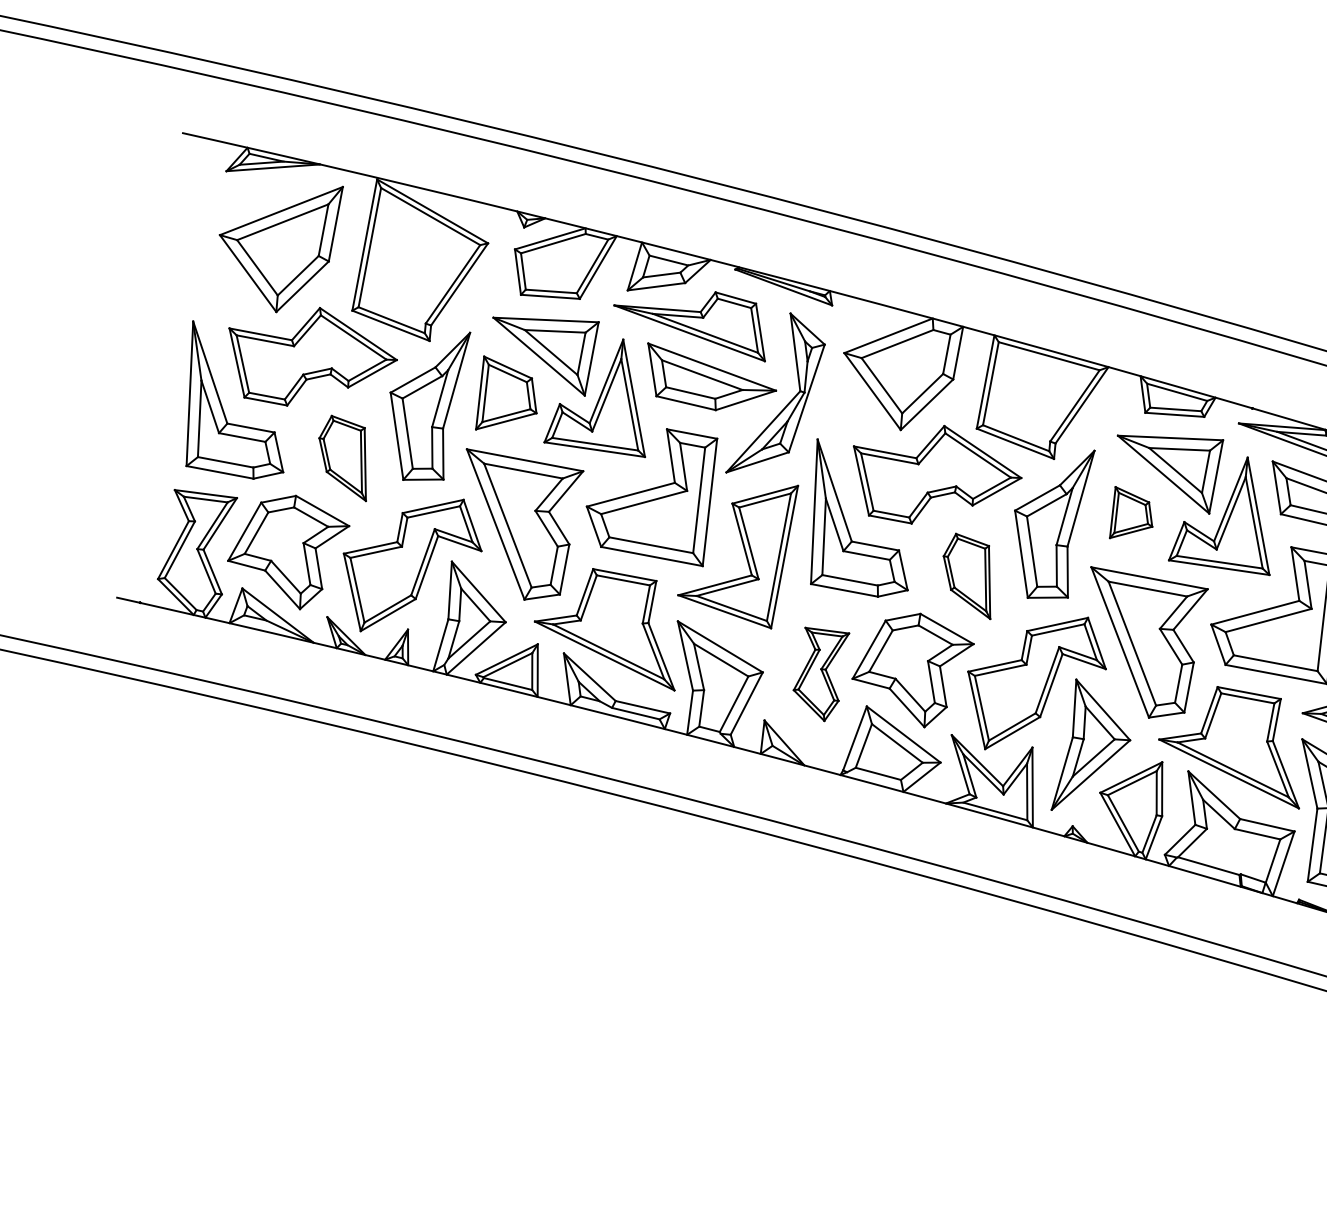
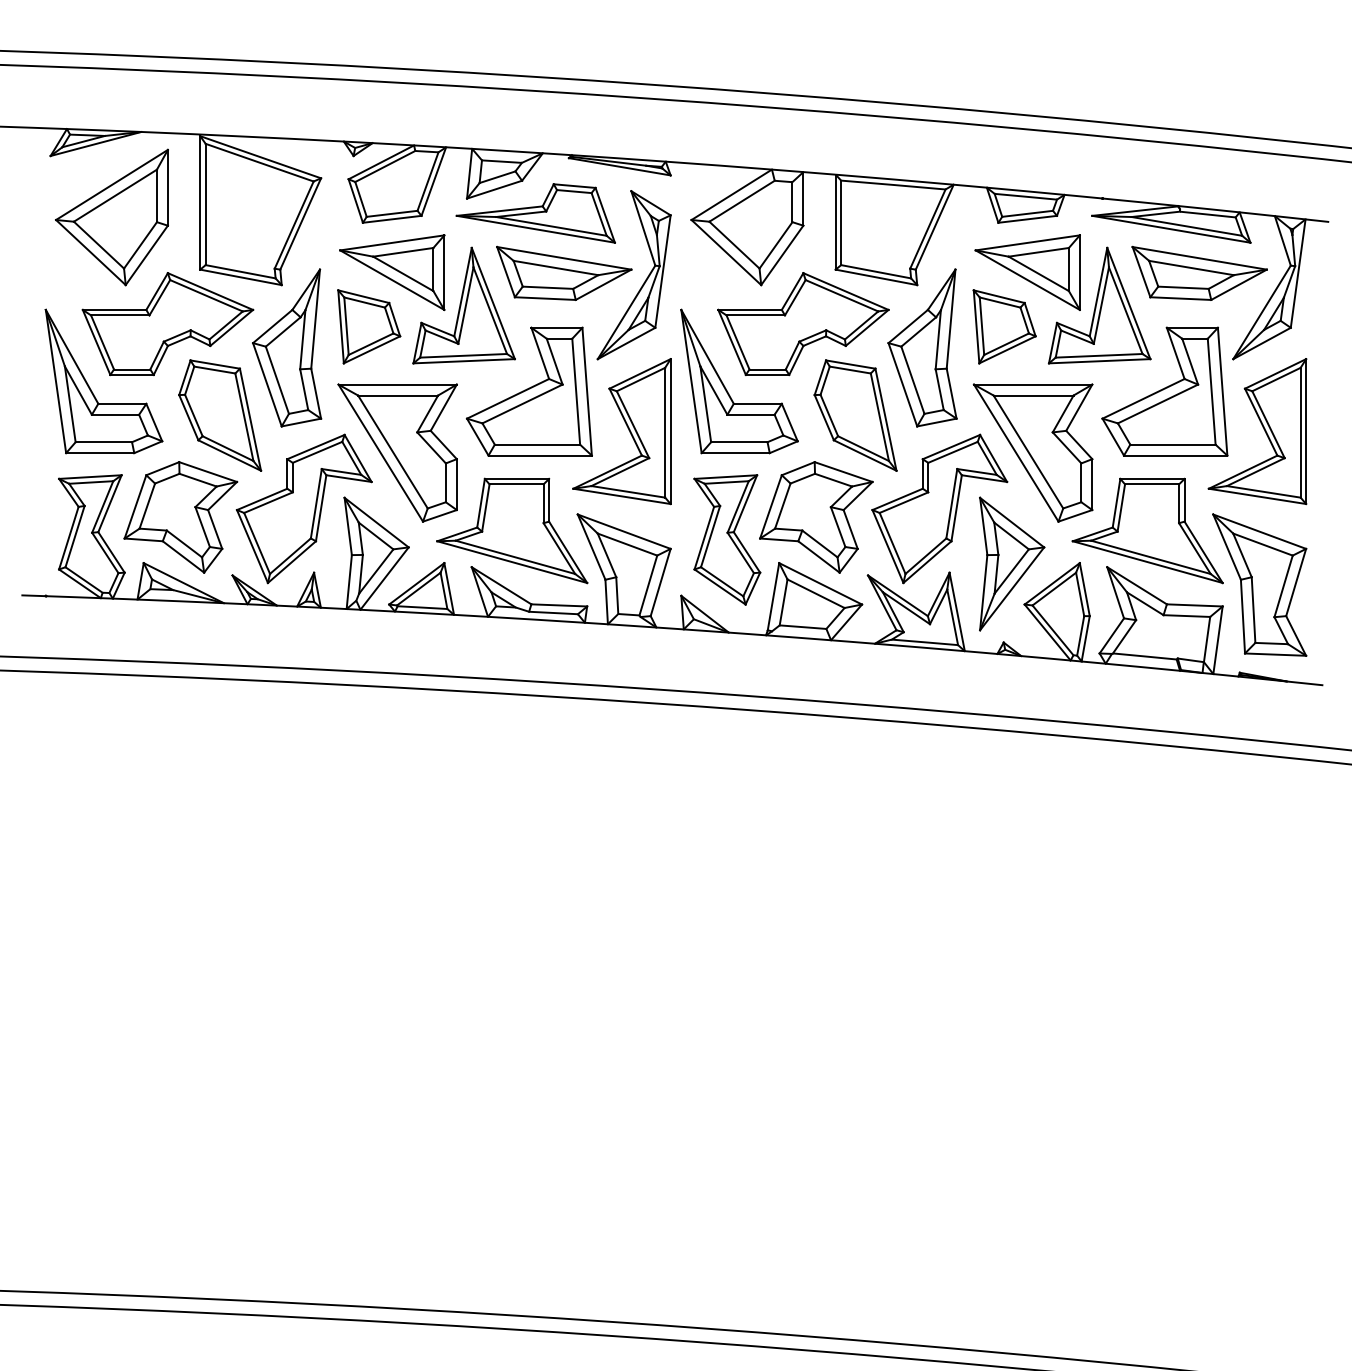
part: (345, 457) -> (220, 415), size x1.43
part: (1132, 515) -> (1004, 326), size x1.43
part: (969, 575) -> (855, 415), size x1.43
part: (820, 673) -> (727, 539), size x1.43

